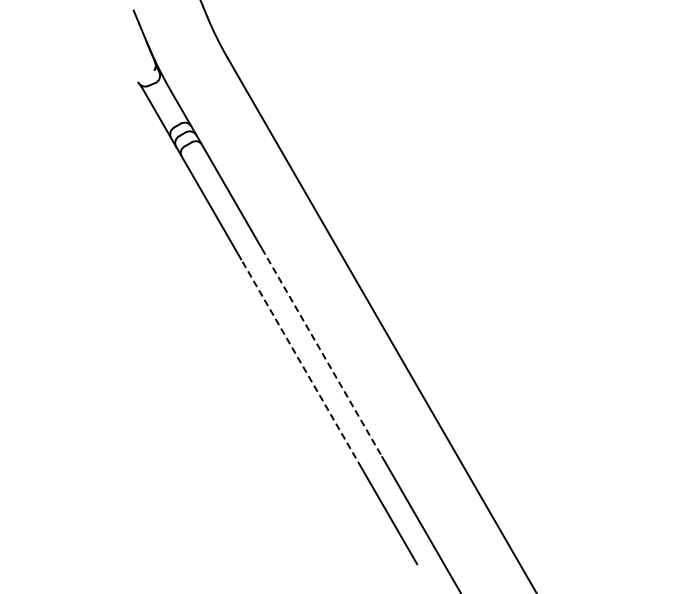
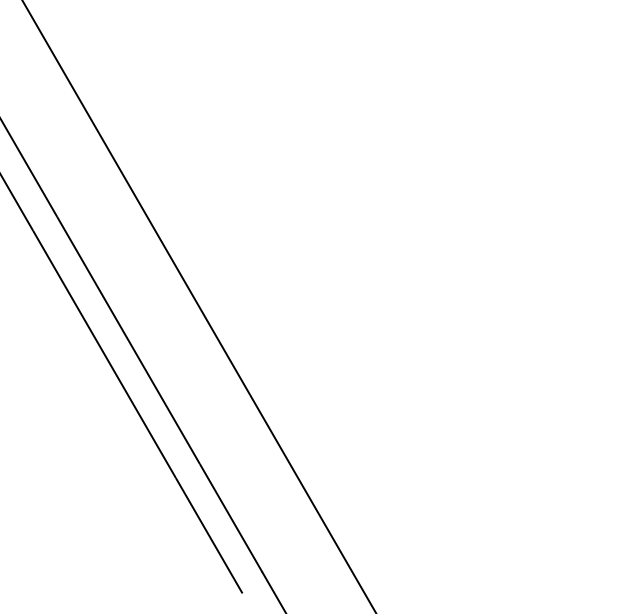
line: (322, 353) -> (129, 341), dashed -> solid
line: (300, 362) -> (103, 352), dashed -> solid

